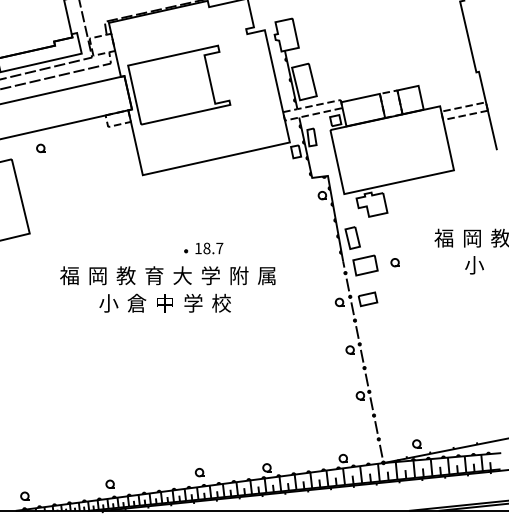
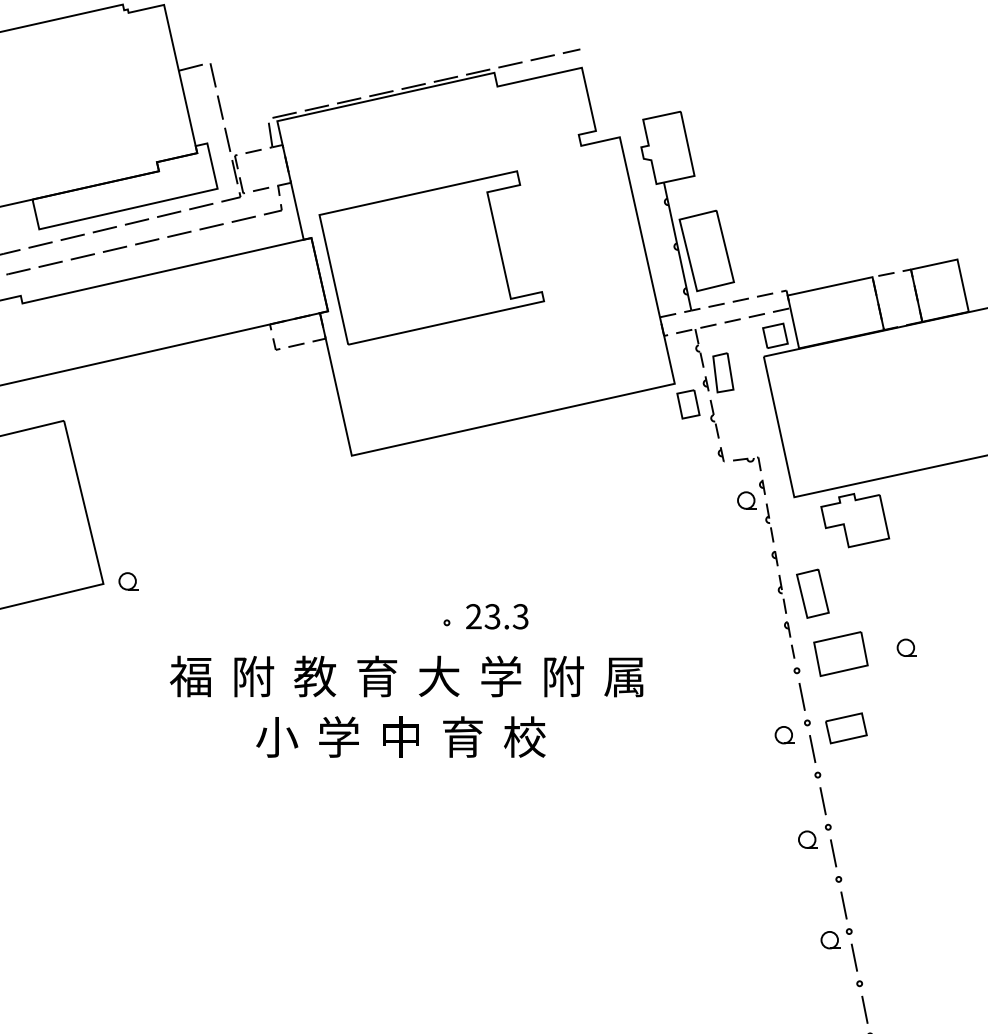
part: (40, 147) -> (127, 579), moved
line: (328, 179) -> (759, 465), solid -> dashed
text: (209, 248) -> (498, 616), 18.7 -> 23.3
text: (98, 275) -> (254, 676), 岡 -> 附
text: (136, 302) -> (337, 735), 倉 -> 学
text: (193, 302) -> (463, 735), 学 -> 育

